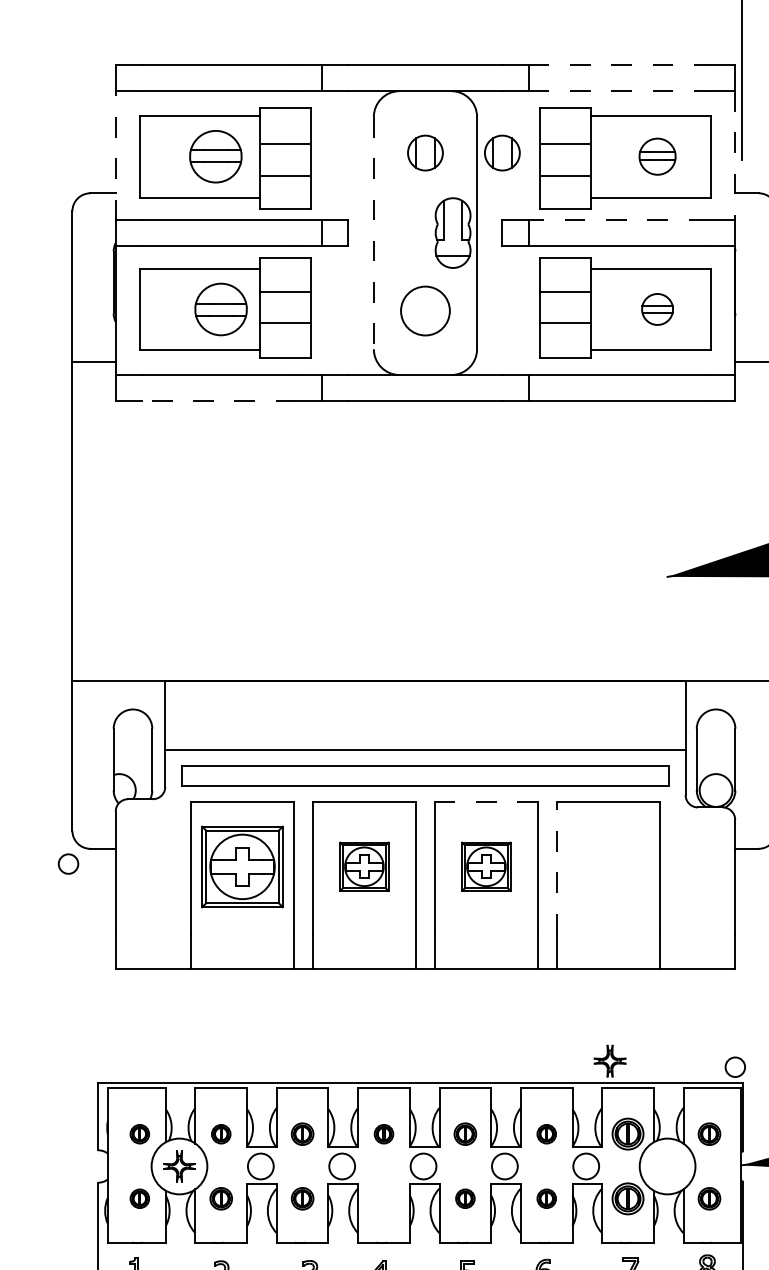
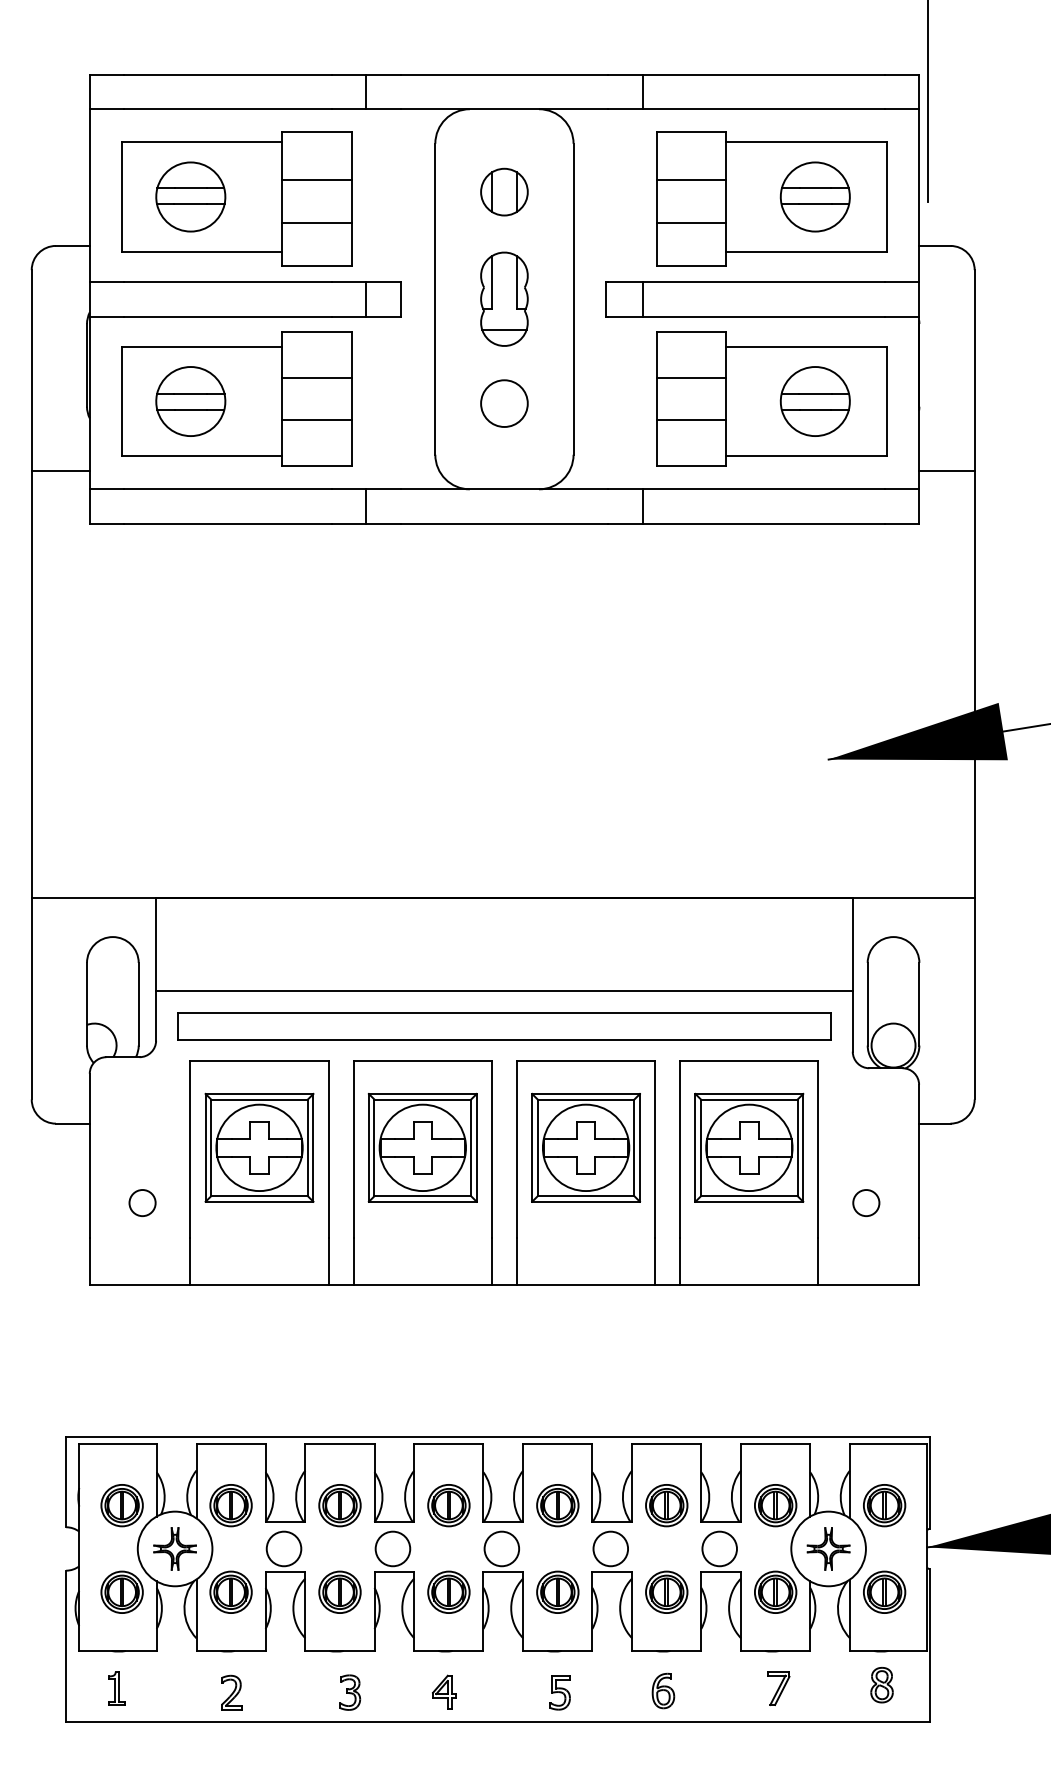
line: (618, 65) -> (763, 74), dashed -> solid
line: (618, 91) -> (763, 109), dashed -> solid
part: (502, 152) -> (607, 191), removed
line: (115, 155) -> (89, 195), dashed -> solid
part: (215, 156) -> (190, 196), moved
part: (657, 156) -> (814, 196), size x1.43
line: (735, 156) -> (919, 196), dashed -> solid
line: (618, 220) -> (763, 282), dashed -> solid
part: (453, 232) -> (504, 298), moved
line: (373, 233) -> (435, 299), dashed -> solid
part: (220, 309) -> (190, 401), moved
part: (657, 309) -> (814, 401), size x1.67
circle: (425, 310) -> (504, 403), size x0.71
line: (219, 400) -> (228, 523), dashed -> solid
line: (486, 801) -> (586, 1060), dashed -> solid
circle: (68, 863) -> (142, 1202), moved
part: (364, 866) -> (422, 1147), size x1.67
part: (486, 866) -> (585, 1147), size x1.67
part: (608, 866) -> (749, 1147), added
line: (556, 868) -> (680, 1149), dashed -> solid
part: (609, 1060) -> (828, 1548), moved
circle: (735, 1066) -> (866, 1202), moved
part: (139, 1134) -> (121, 1505), size x1.67
part: (220, 1134) -> (230, 1505), size x1.67
part: (302, 1134) -> (339, 1505), size x1.43
part: (383, 1134) -> (448, 1505), size x1.67
part: (465, 1134) -> (557, 1505), size x1.43
part: (546, 1134) -> (666, 1505), size x1.67
part: (709, 1134) -> (884, 1505), size x1.43
part: (139, 1198) -> (121, 1591), size x1.67
part: (220, 1198) -> (230, 1591), size x1.43
part: (302, 1198) -> (339, 1591), size x1.43
part: (383, 1198) -> (448, 1591), added
part: (465, 1198) -> (557, 1591), size x1.67
part: (546, 1198) -> (666, 1591), size x1.67
part: (709, 1198) -> (884, 1591), size x1.43

